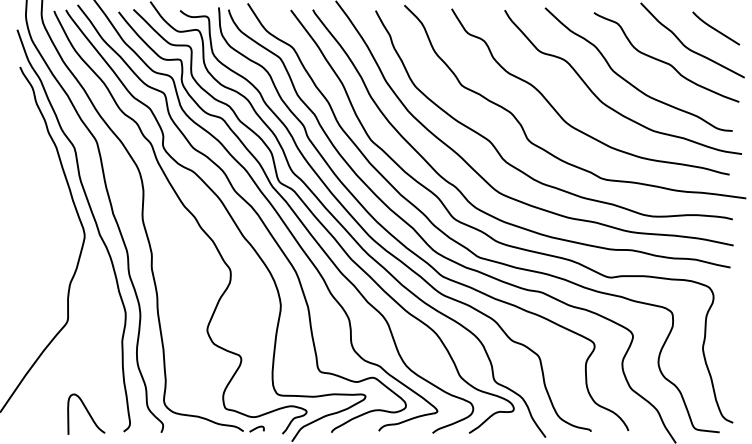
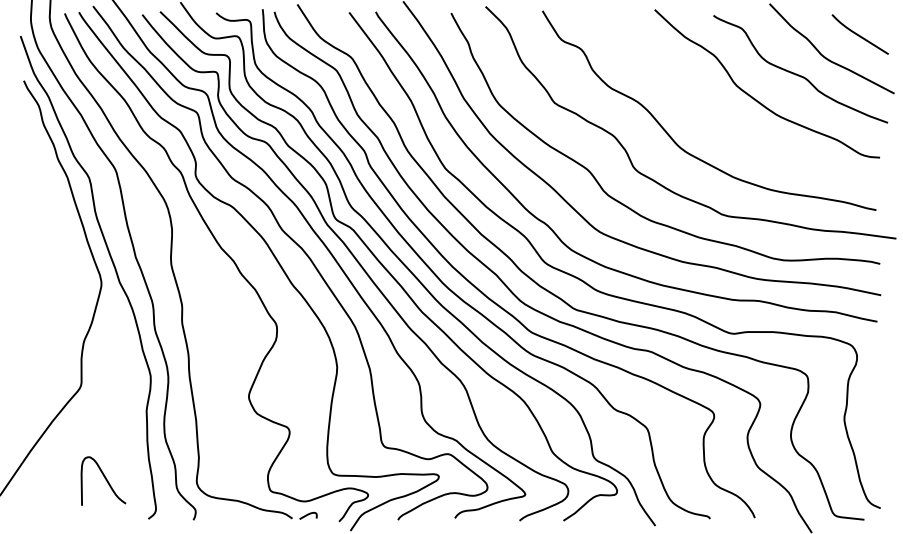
curve: (607, 105) -> (729, 126), removed
curve: (88, 413) -> (105, 480), moved

